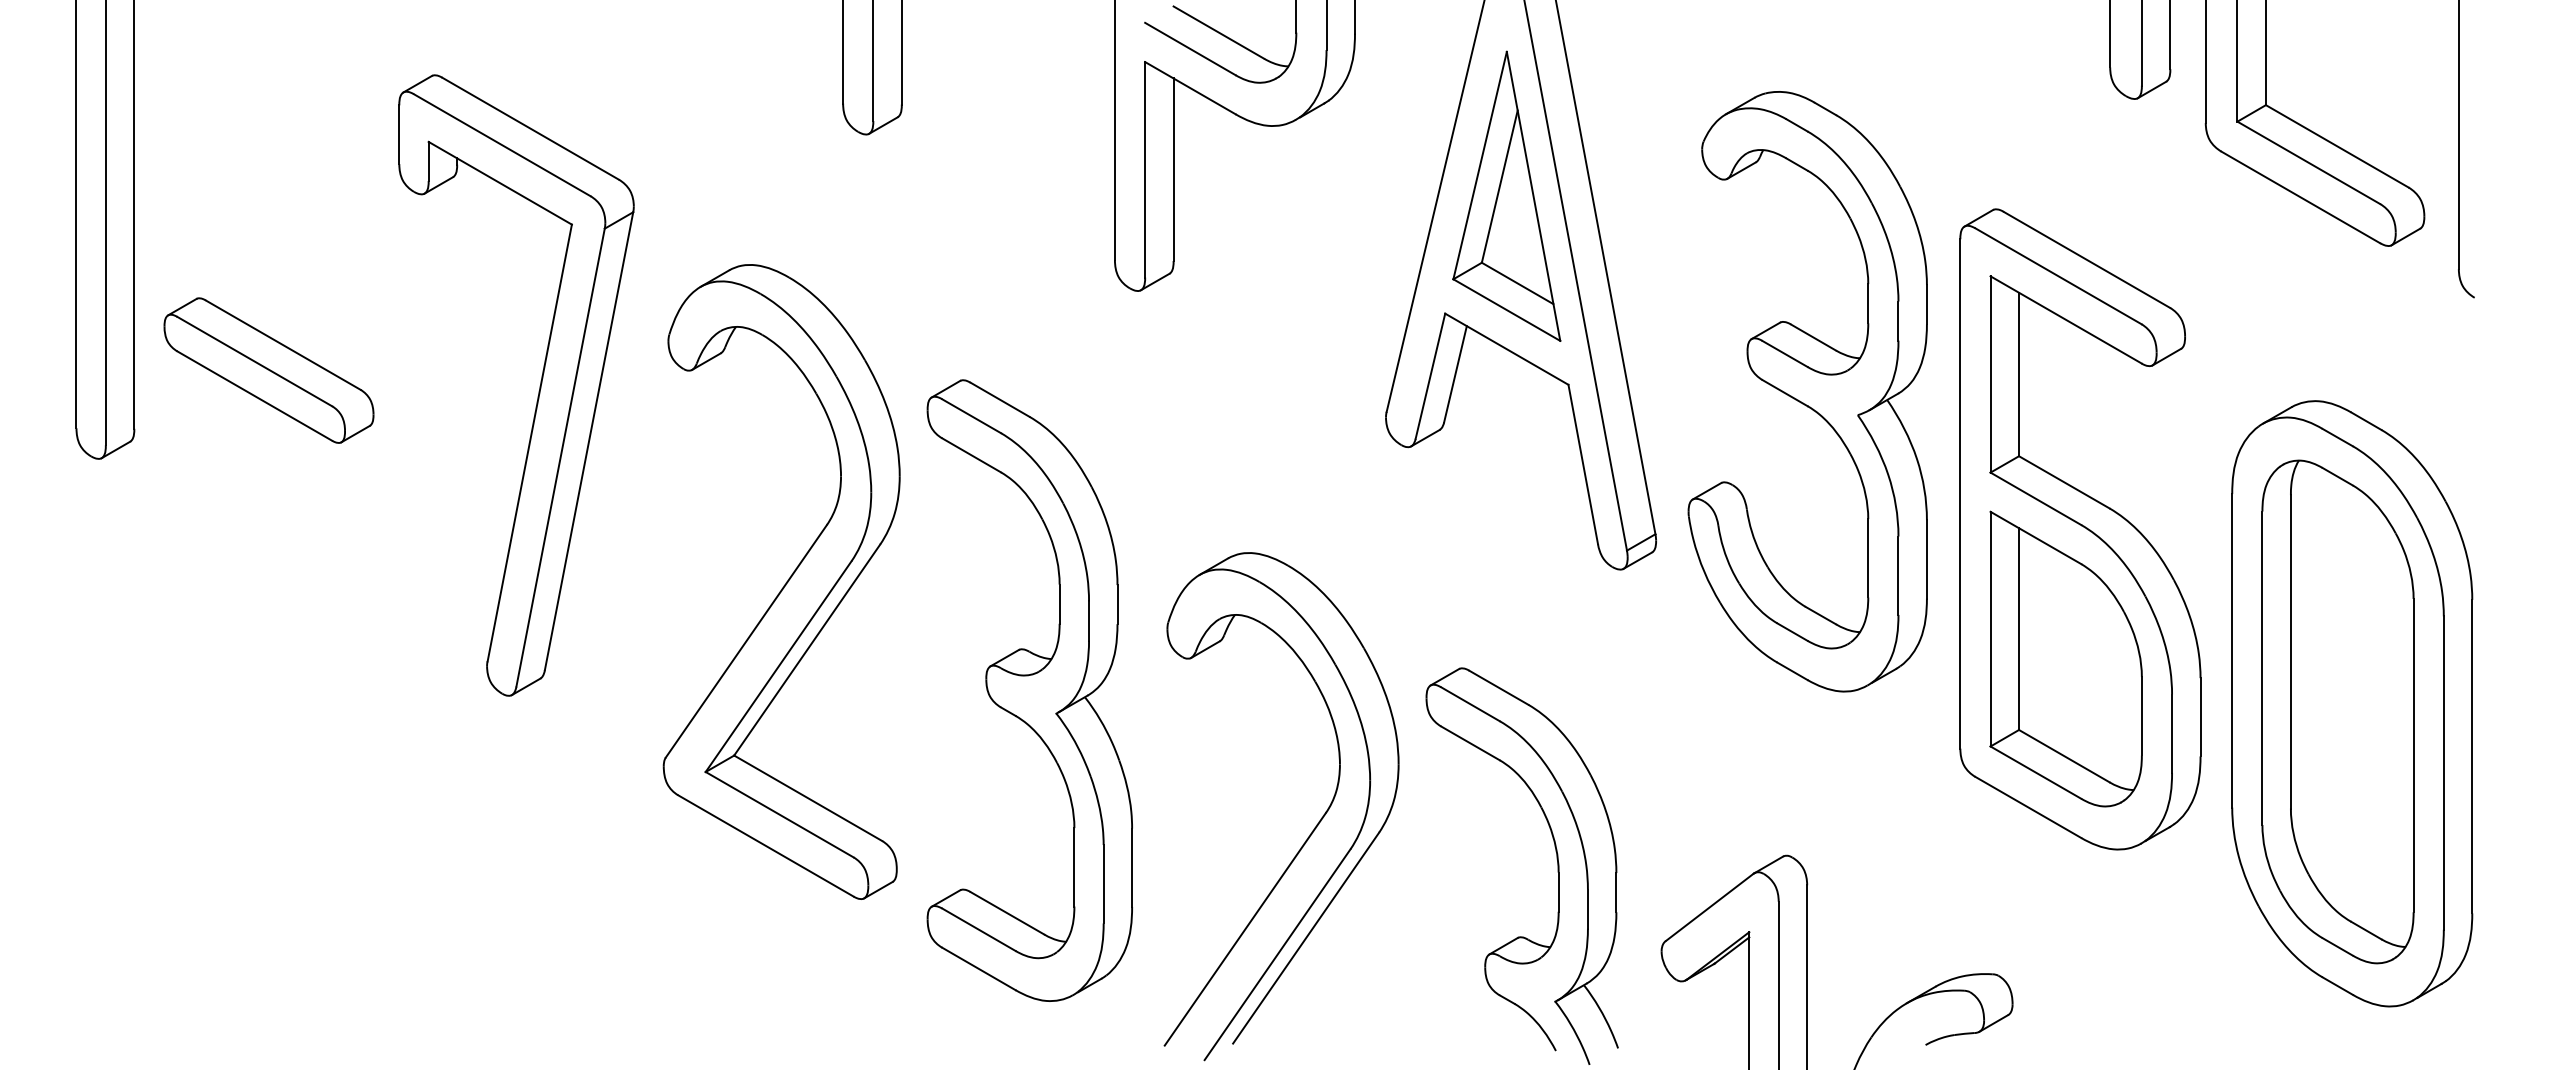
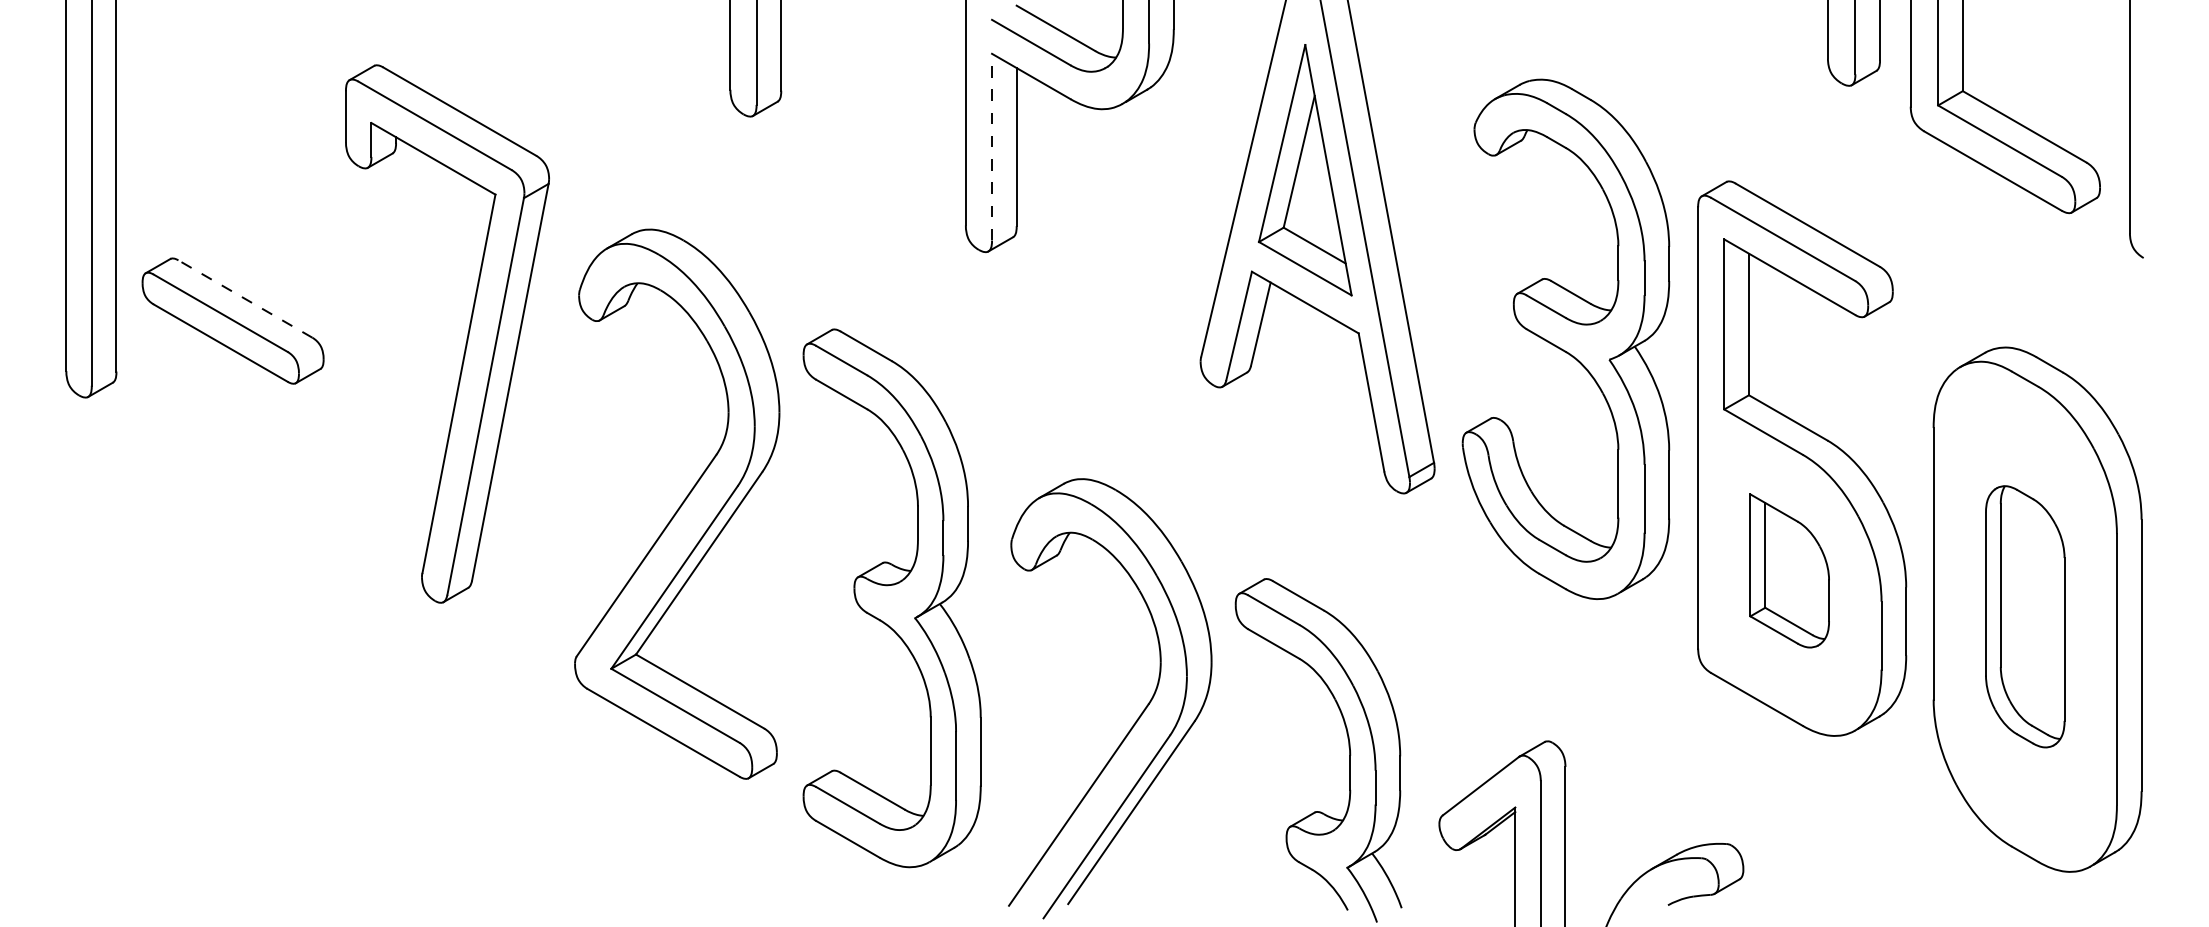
line: (1145, 169) -> (992, 146), solid -> dashed
line: (282, 344) -> (244, 298), solid -> dashed
part: (2065, 658) -> (1789, 570), size x0.6
part: (2337, 711) -> (2024, 616), size x0.6

